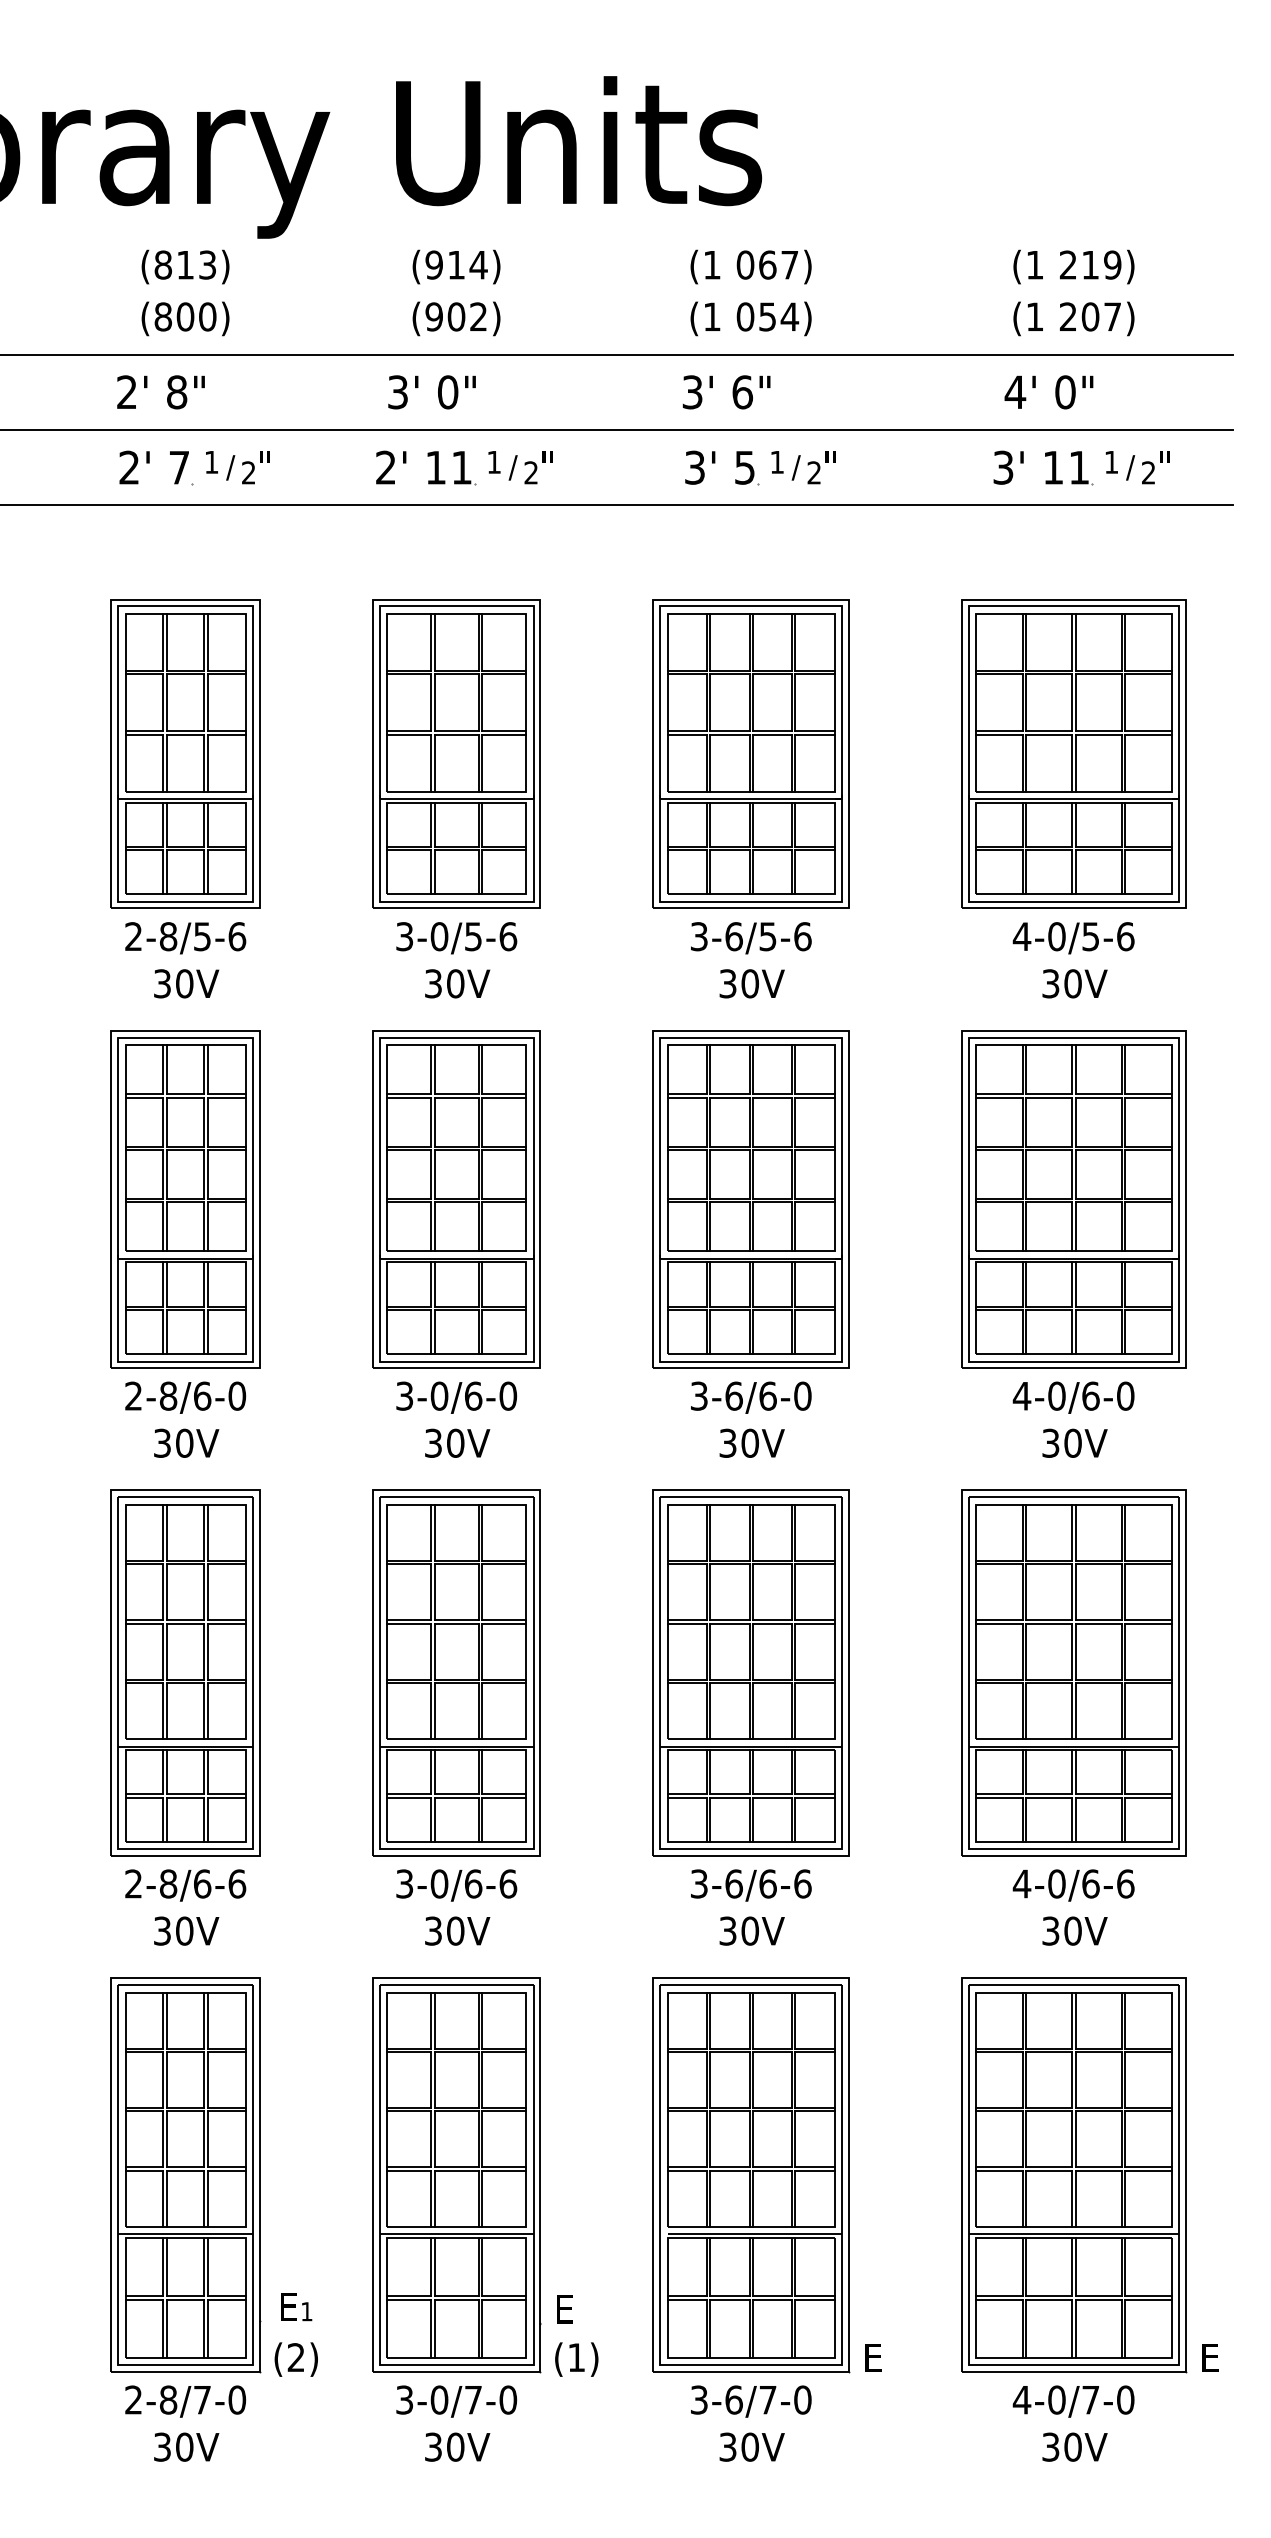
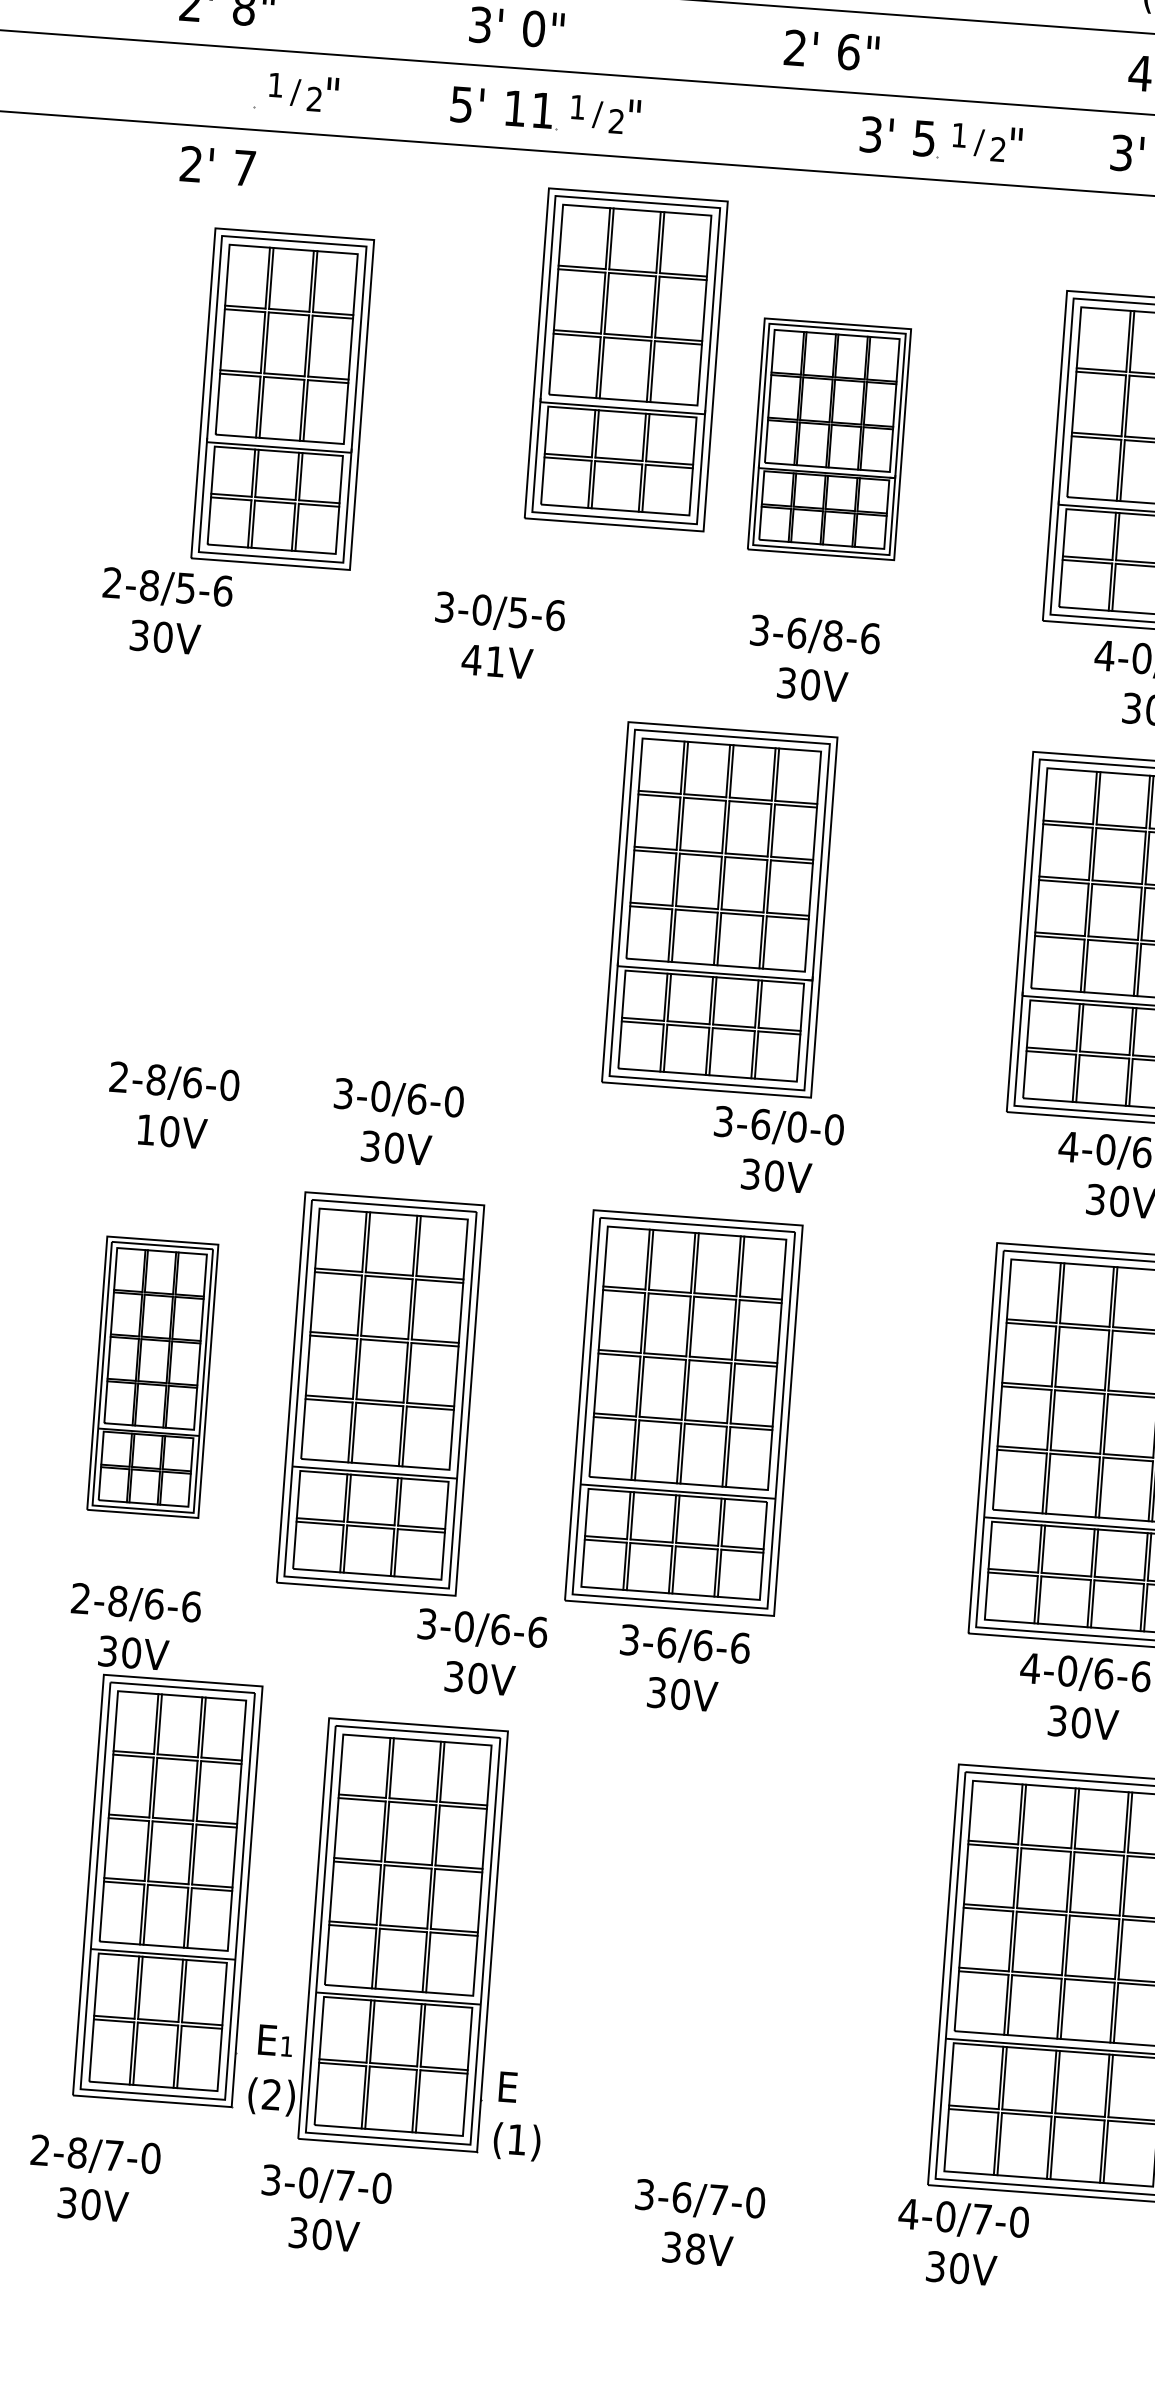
text: (692, 392) -> (795, 48), 3' -> 2'
text: (153, 467) -> (216, 165), moved
text: (385, 467) -> (461, 104), 2' -> 5'
part: (753, 468) -> (933, 140), moved
part: (185, 753) -> (282, 398), moved
part: (456, 753) -> (626, 359), moved
part: (750, 753) -> (828, 438), size x0.7
text: (767, 936) -> (832, 635), 3-6/5-6 -> 3-6/8-6
text: (185, 960) -> (165, 612), moved
text: (444, 983) -> (483, 660), 30V -> 41V
part: (185, 1199) -> (189, 871), removed
part: (456, 1199) -> (479, 892), removed
part: (750, 1199) -> (719, 909), moved
text: (767, 1395) -> (796, 1126), 3-6/6-0 -> 3-6/0-0
text: (456, 1419) -> (397, 1122), moved
text: (162, 1442) -> (146, 1128), 30V -> 10V
part: (185, 1672) -> (152, 1376), size x0.7
part: (456, 1672) -> (380, 1393), moved
part: (750, 1672) -> (683, 1412), moved
text: (456, 1907) -> (480, 1653), moved
text: (751, 1907) -> (683, 1669), moved
part: (766, 2175) -> (734, 1959), removed
part: (213, 2176) -> (197, 1894), moved
text: (456, 2423) -> (324, 2209), moved
text: (1073, 2423) -> (961, 2243), moved
text: (749, 2447) -> (694, 2249), 30V -> 38V

